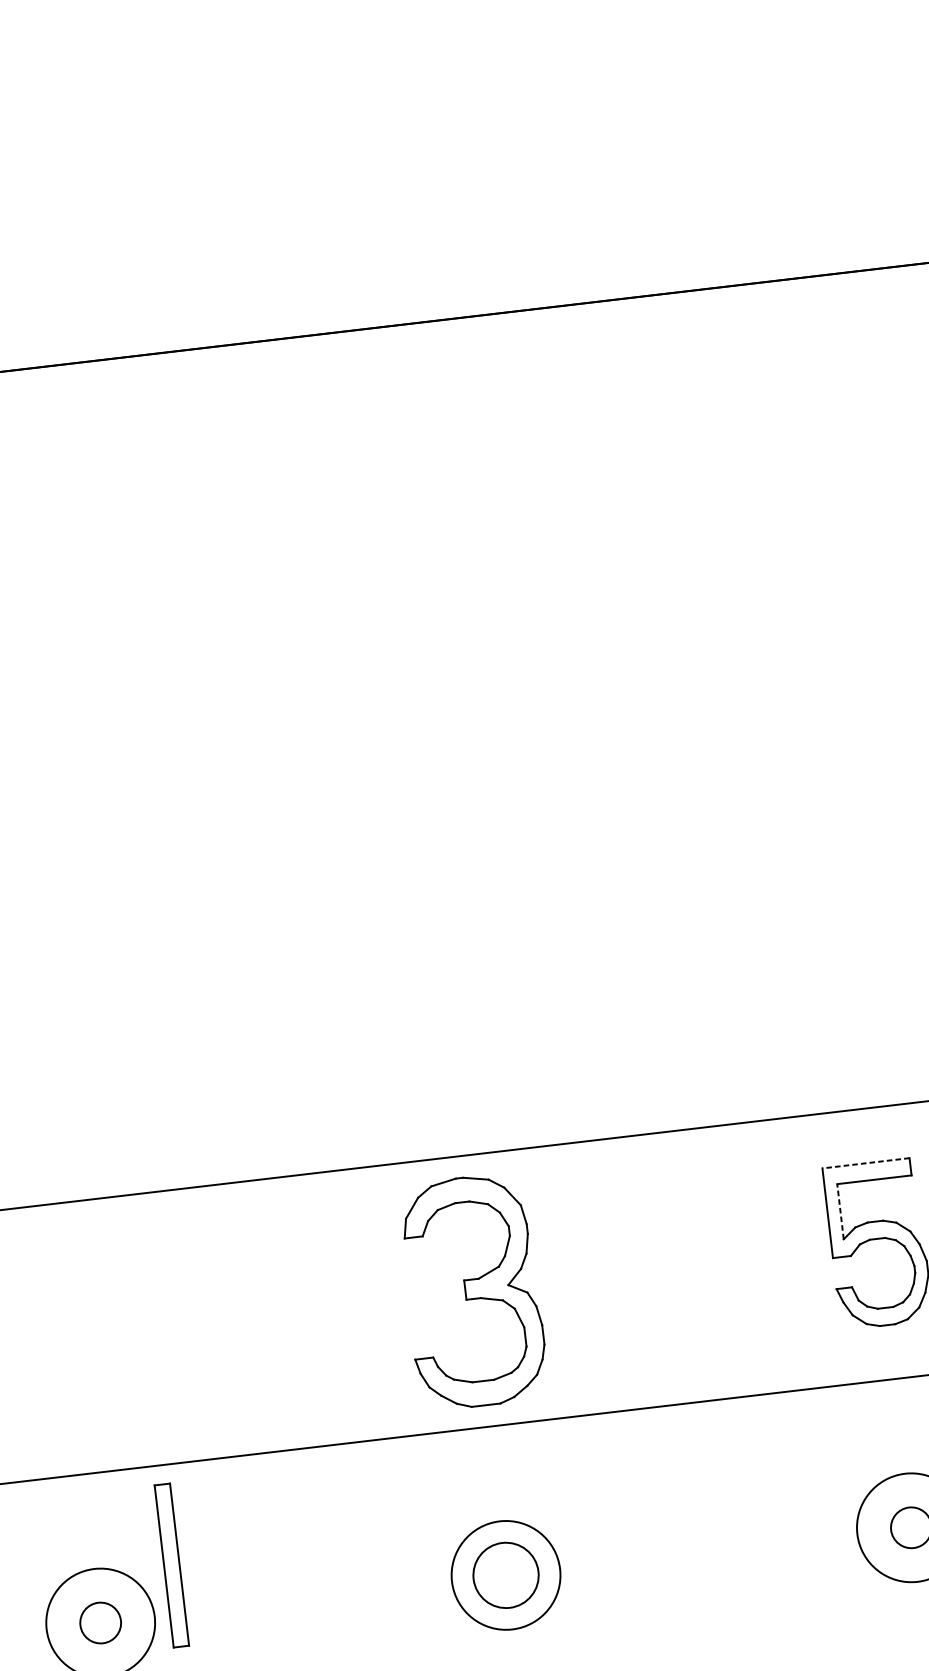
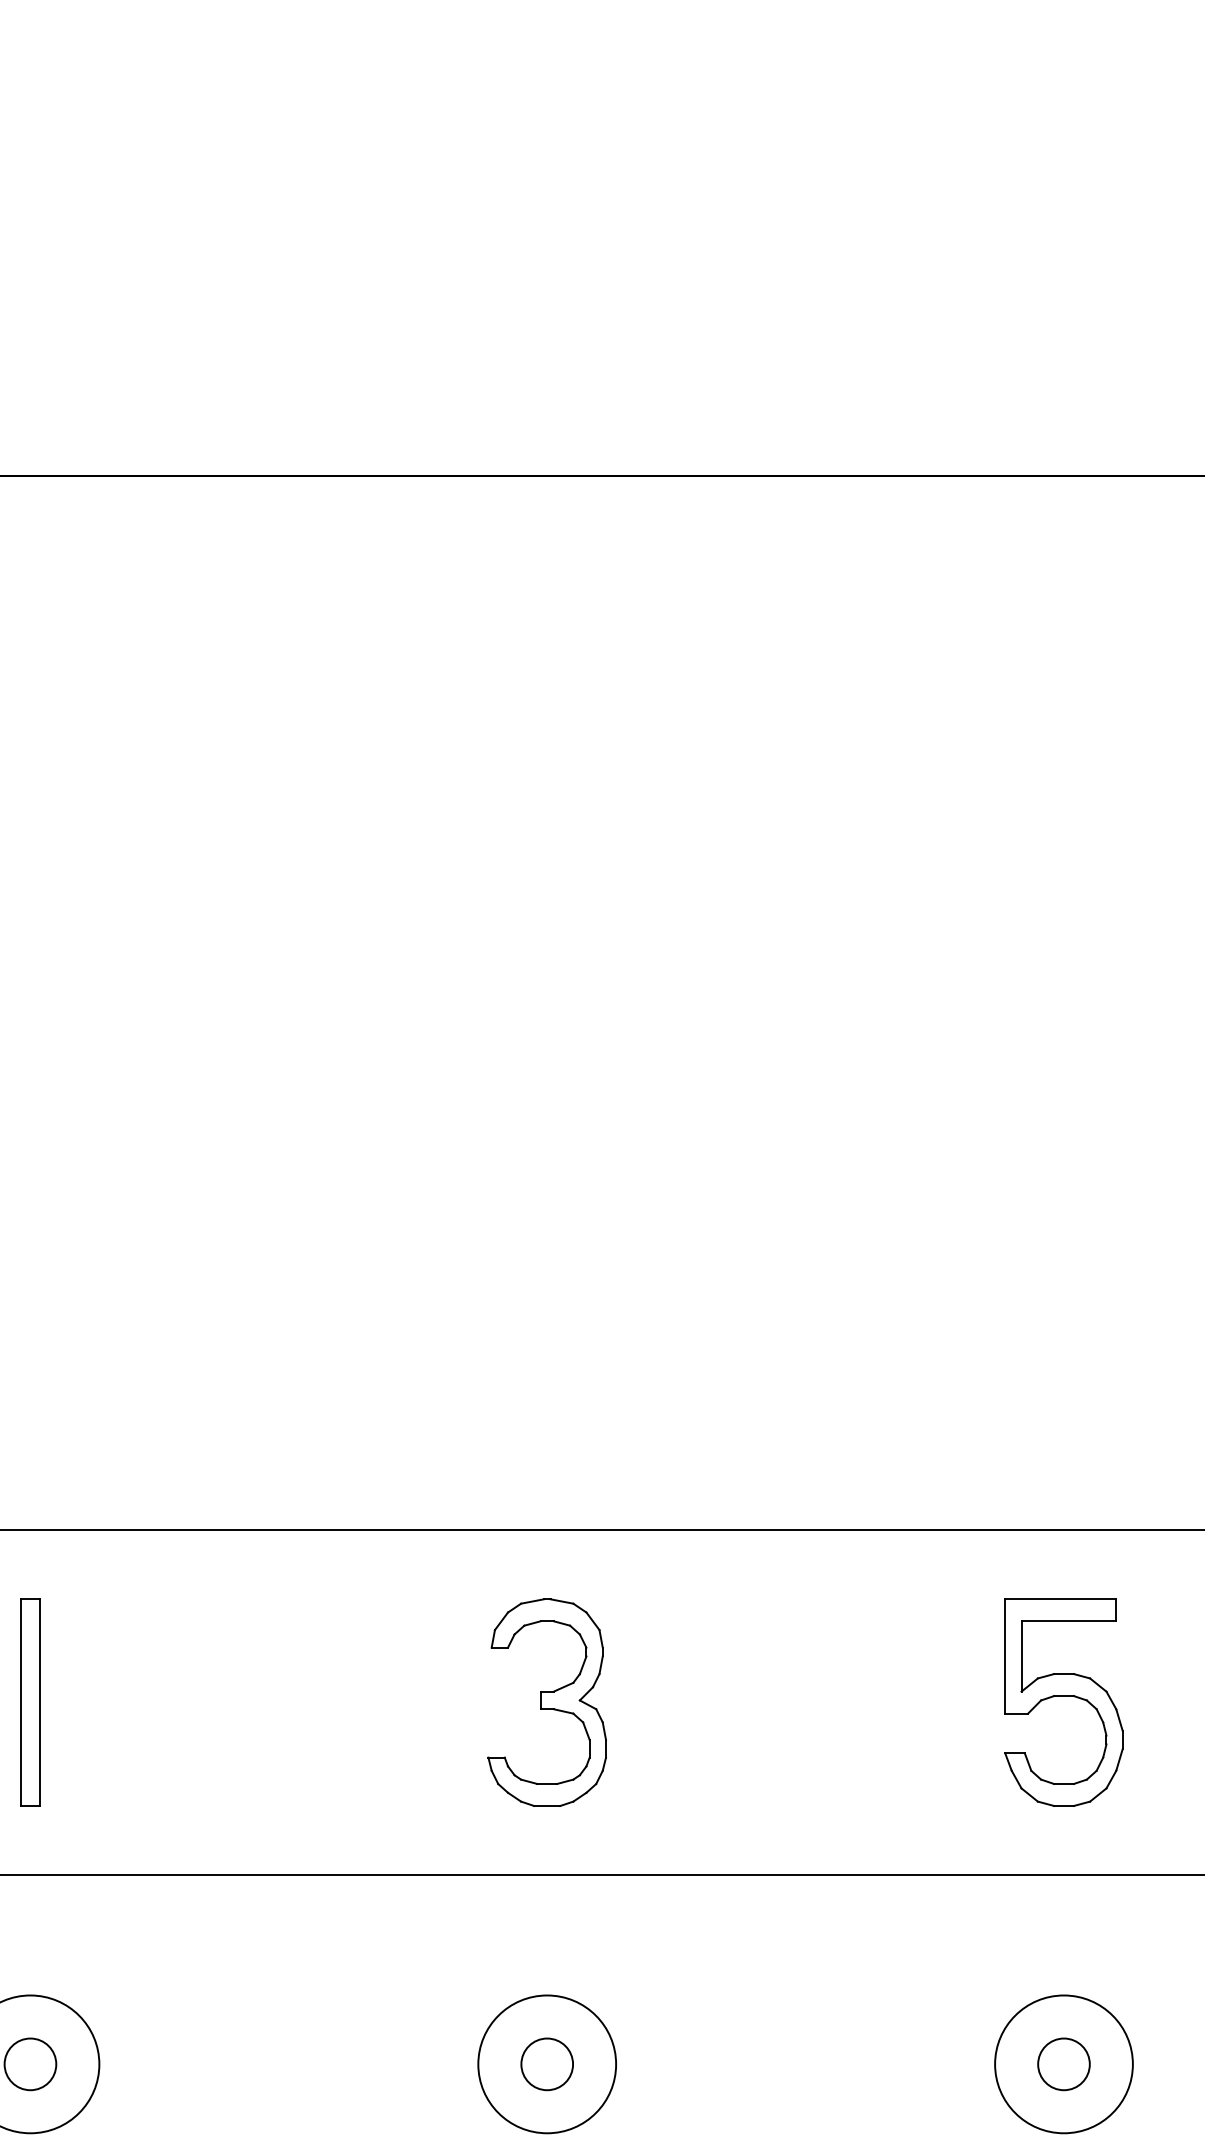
line: (865, 1163) -> (1060, 1599), dashed -> solid
line: (840, 1210) -> (1021, 1655), dashed -> solid
part: (472, 1291) -> (546, 1702), size x0.71
part: (171, 1565) -> (30, 1702), moved
circle: (506, 1575) -> (547, 2064), size x0.62

